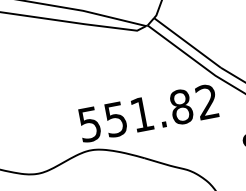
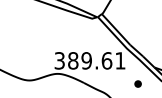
text: (149, 112) -> (90, 60), 551.82 -> 389.61

